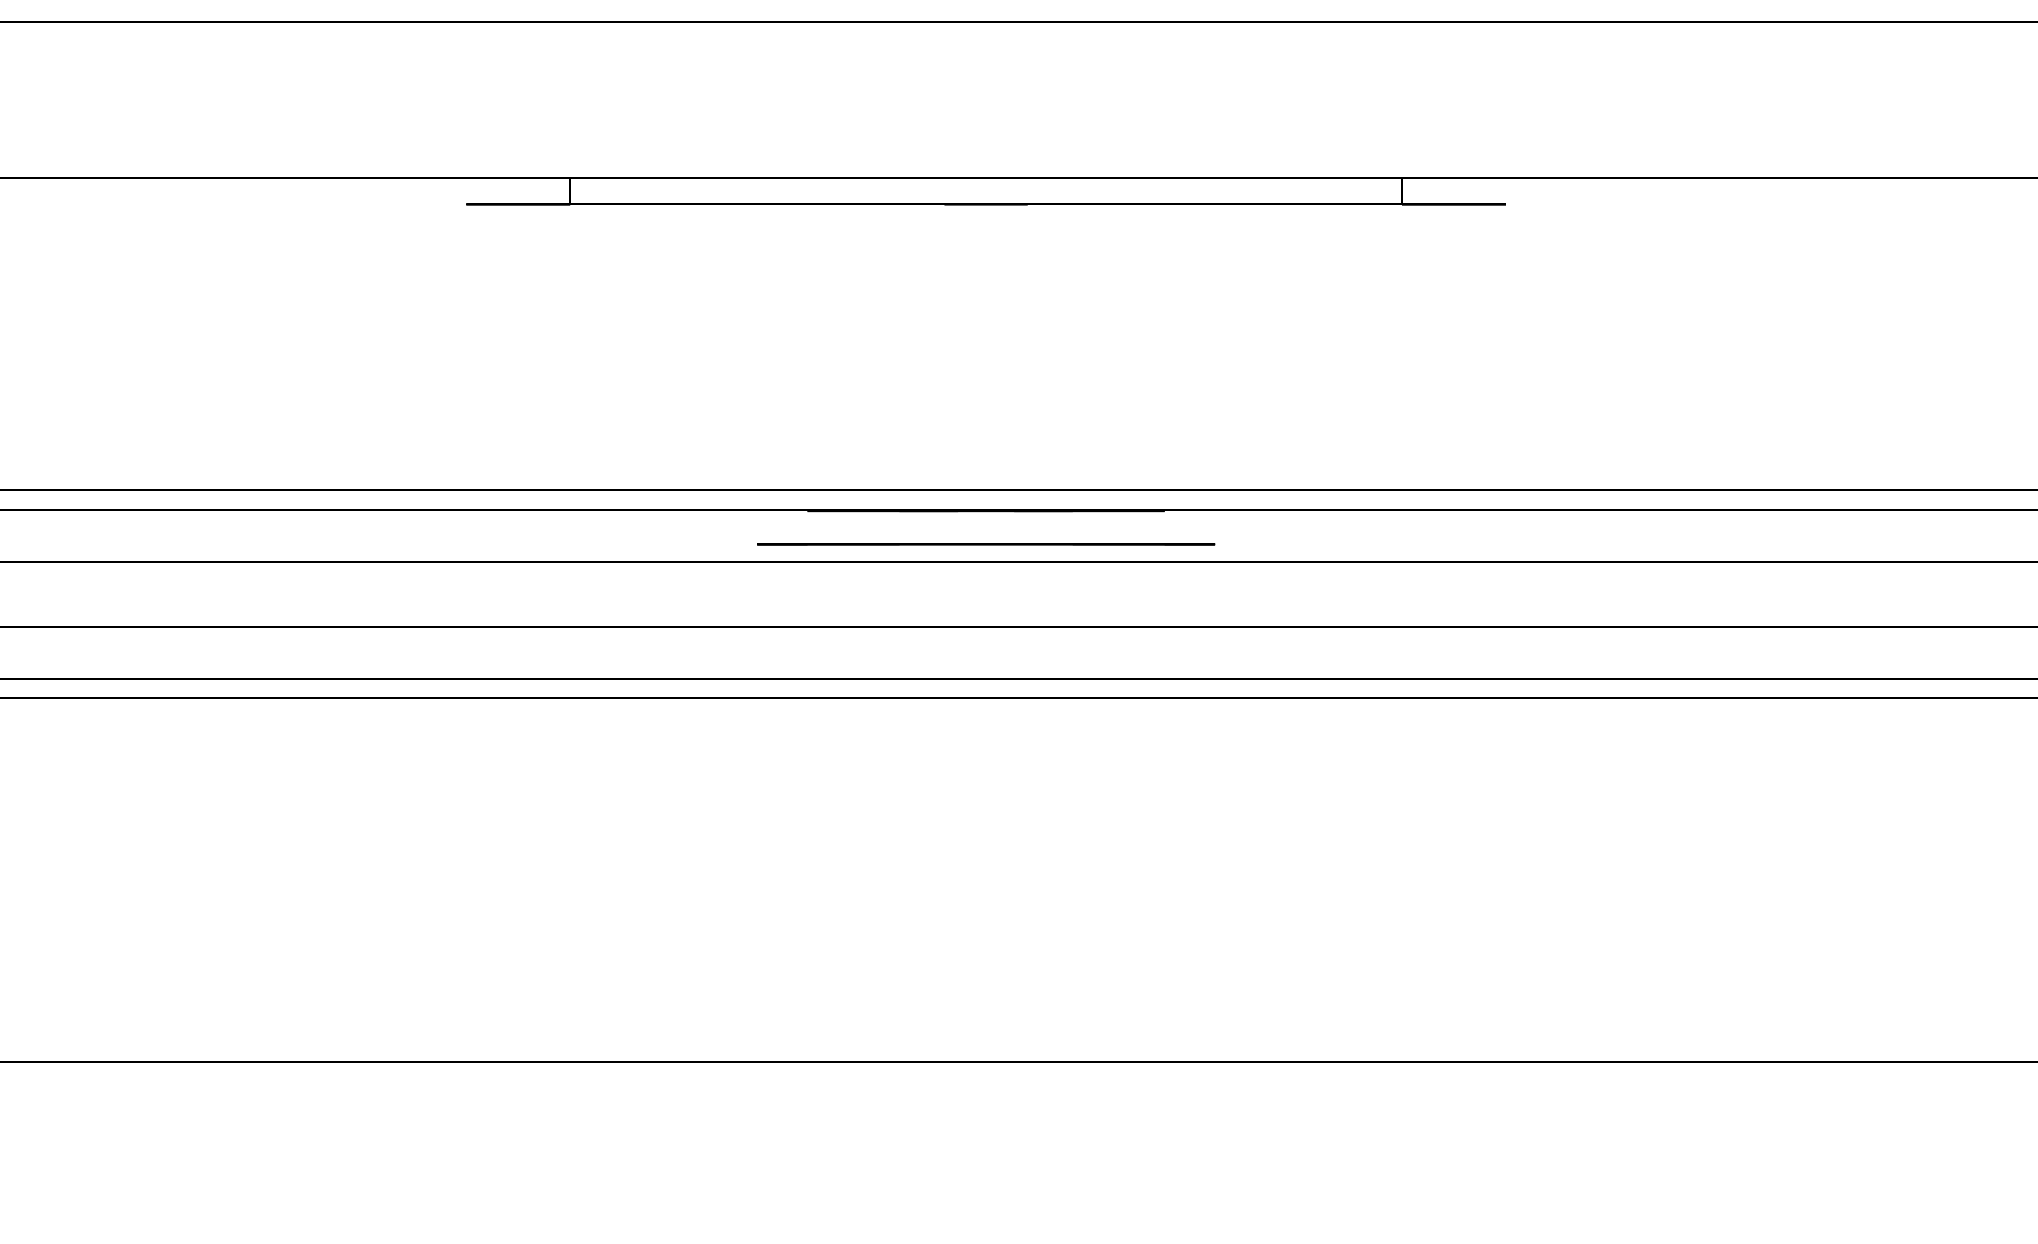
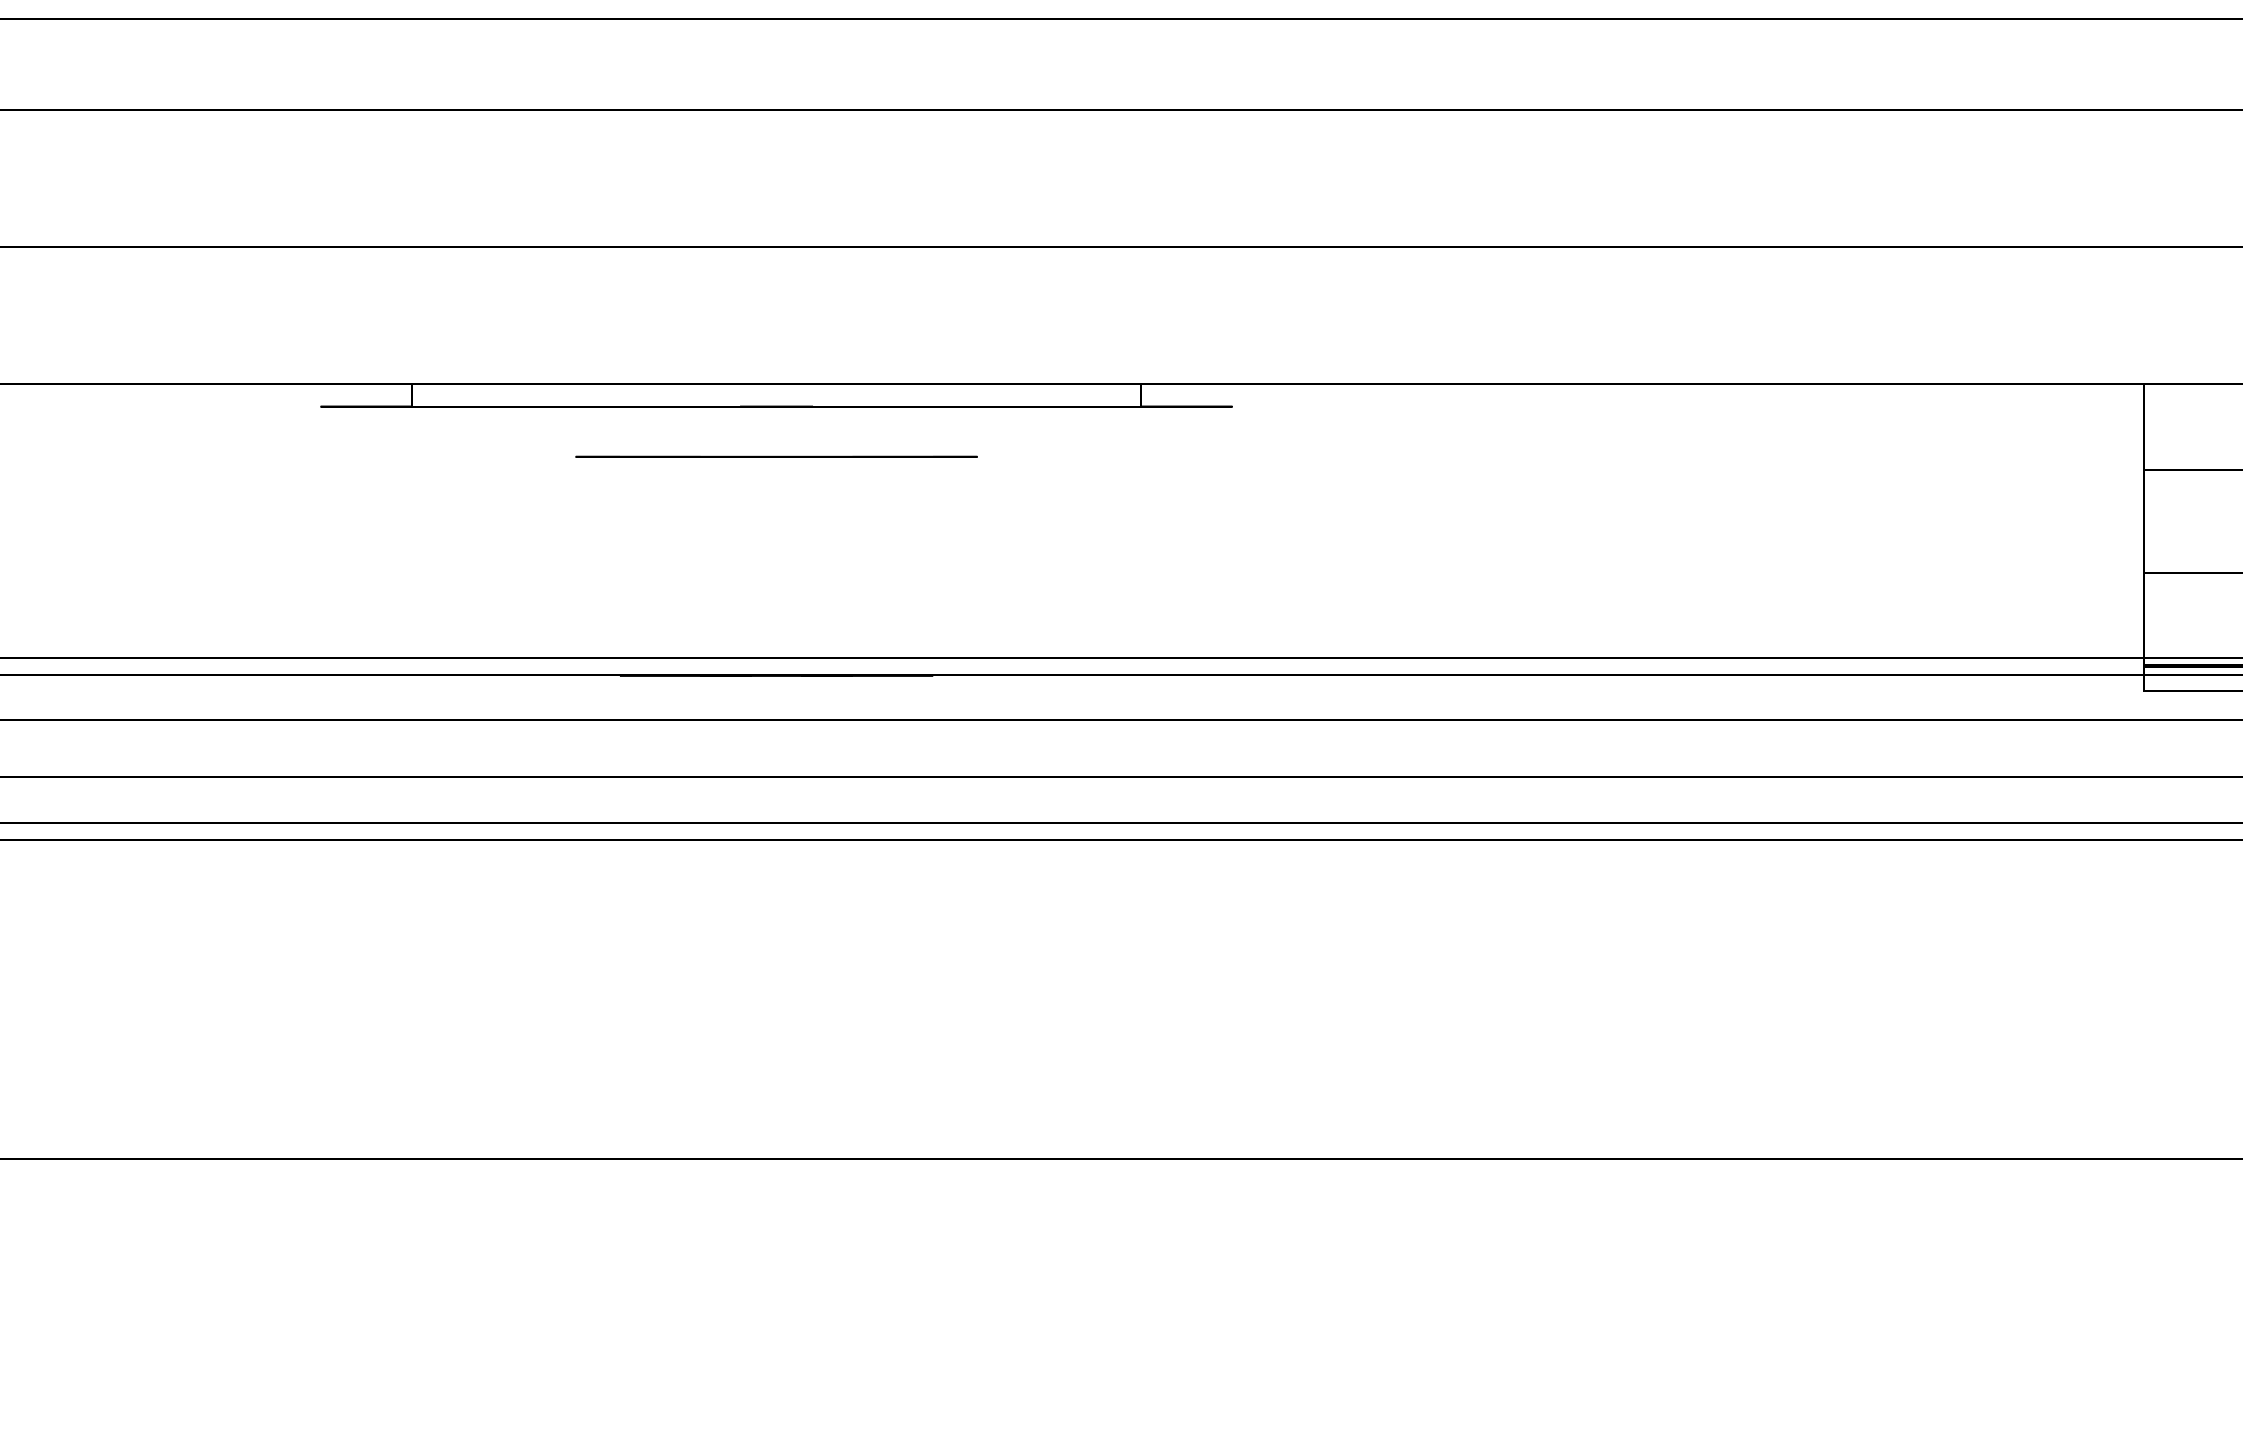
line: (986, 543) -> (776, 456), moved

